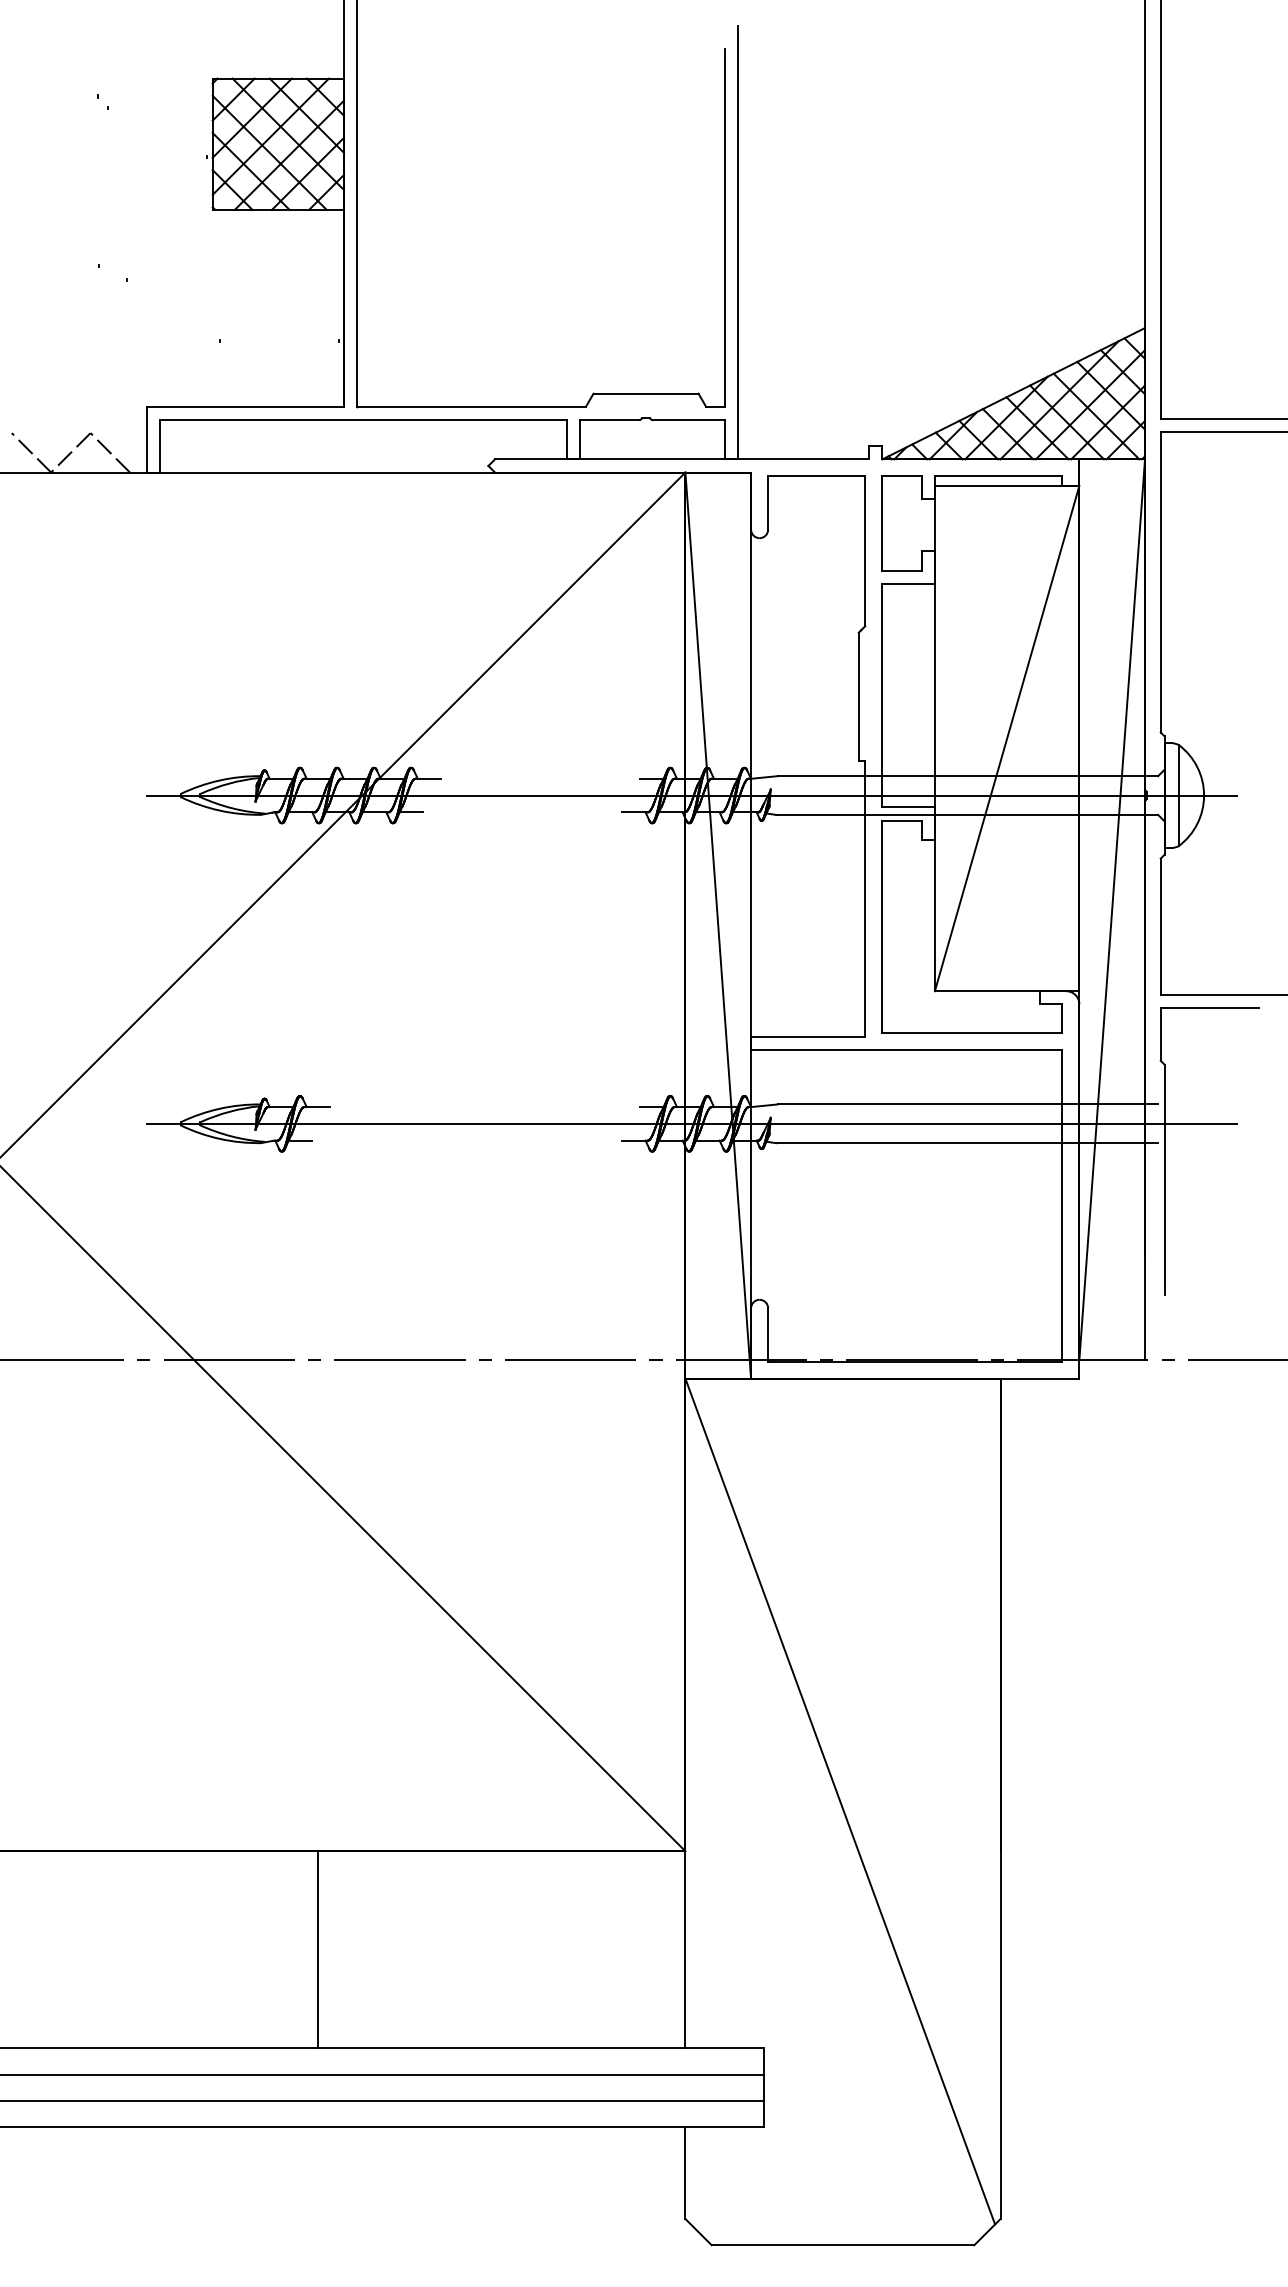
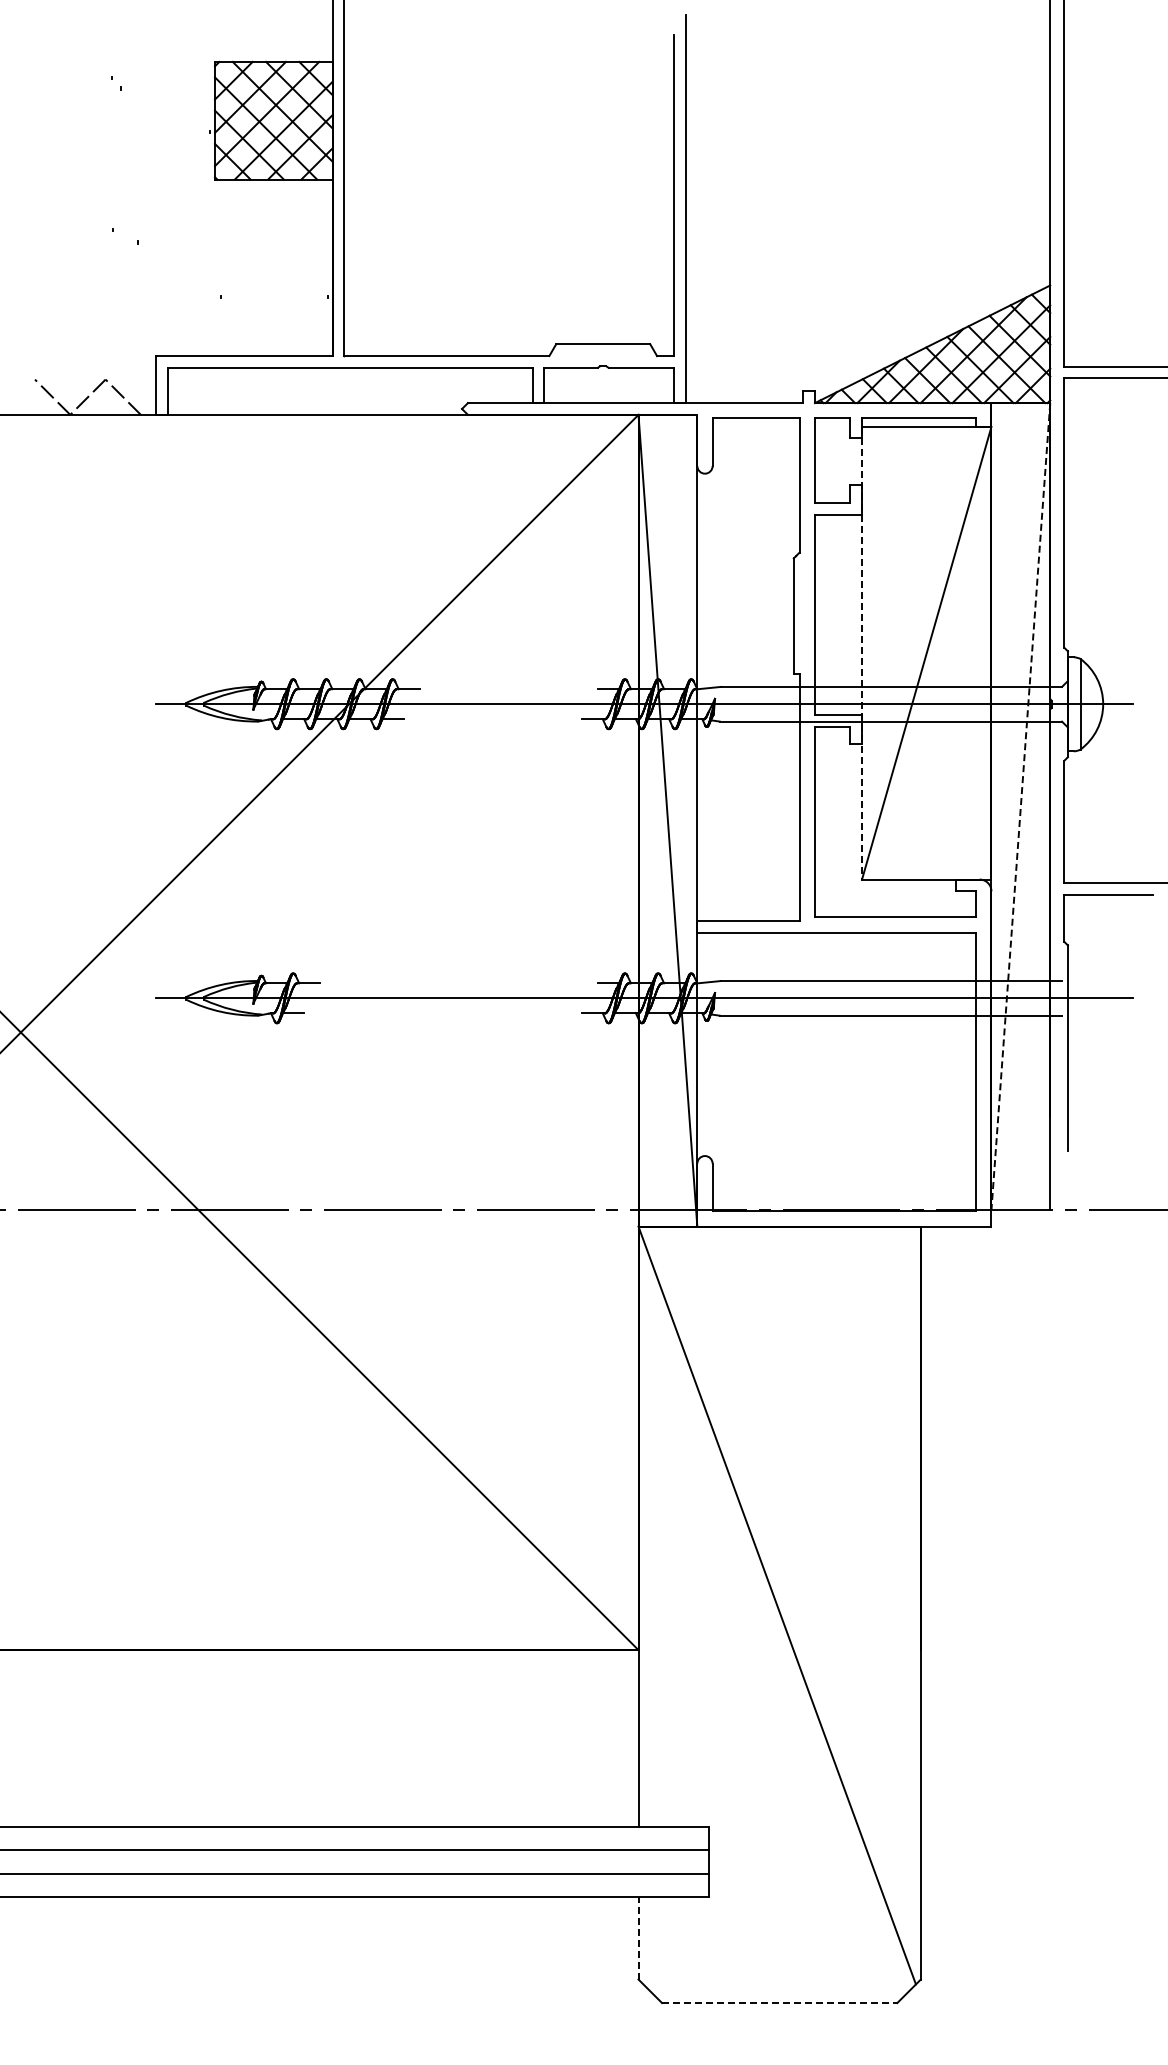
line: (935, 738) -> (862, 653), solid -> dashed
line: (1111, 909) -> (1020, 806), solid -> dashed
line: (318, 1949) -> (309, 1738), removed
line: (685, 2172) -> (638, 1937), solid -> dashed
line: (842, 2245) -> (779, 2003), solid -> dashed

